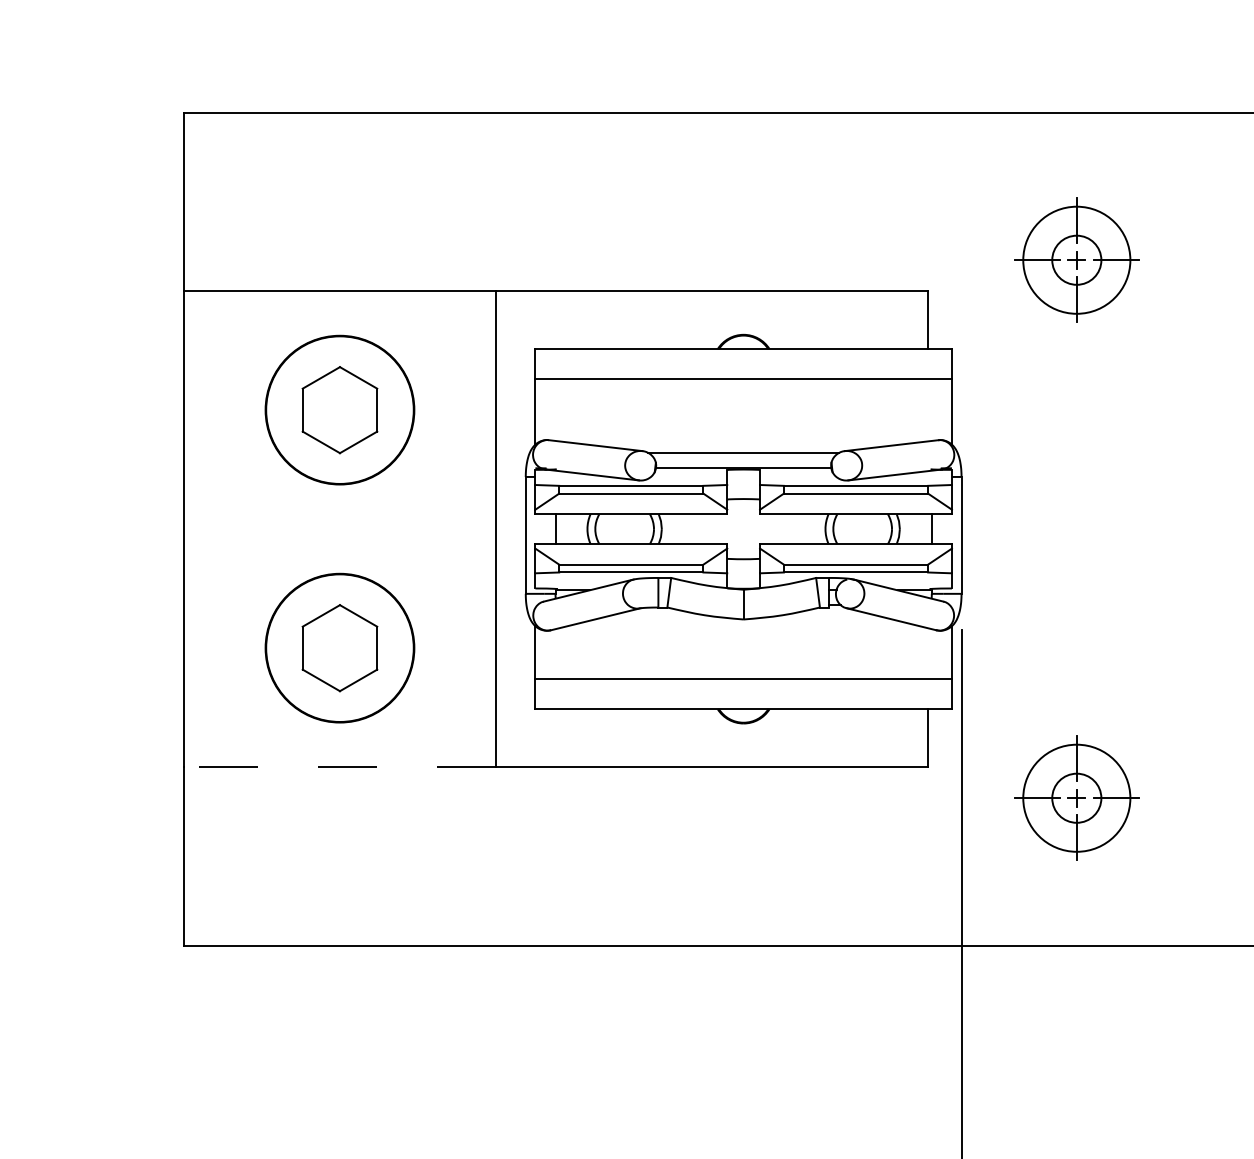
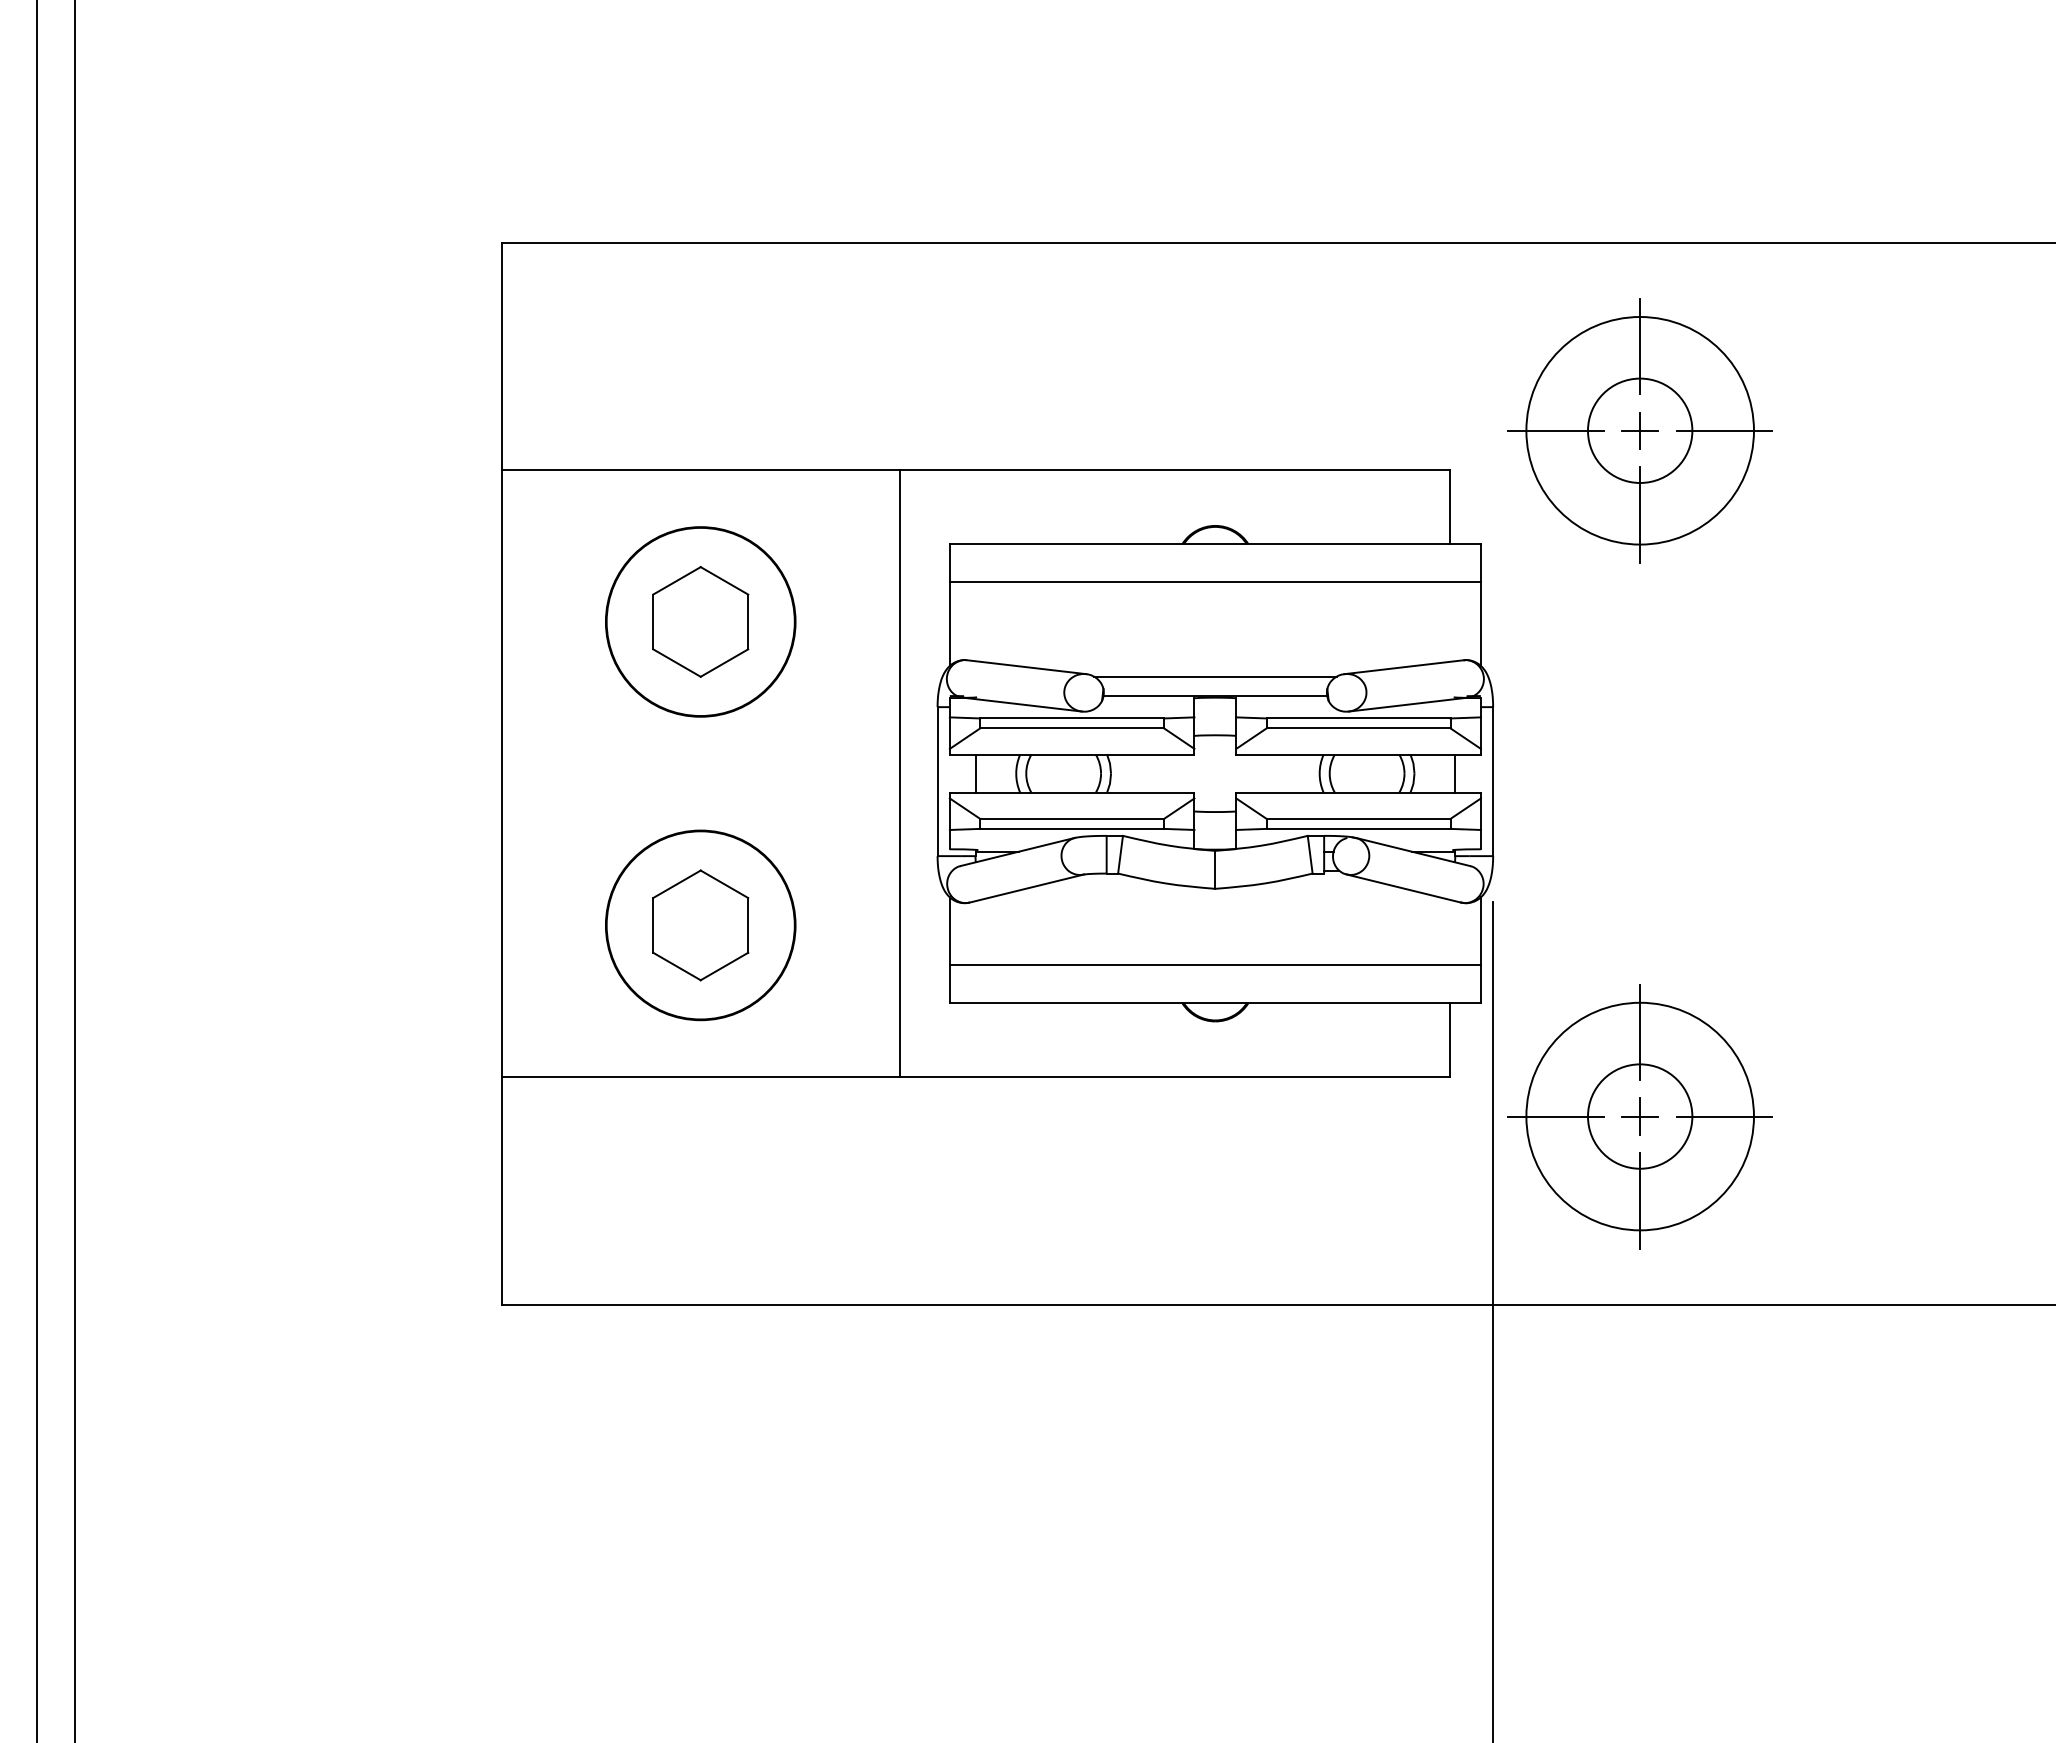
part: (1076, 259) -> (1639, 430), size x1.67
line: (339, 767) -> (700, 1077), dashed -> solid
part: (1076, 798) -> (1639, 1116), size x1.67

